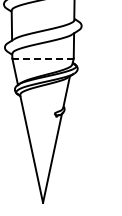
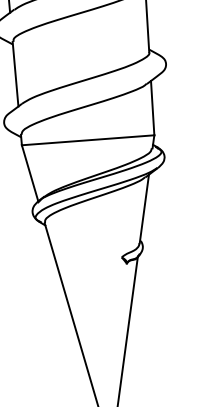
line: (43, 58) -> (89, 140), dashed -> solid

